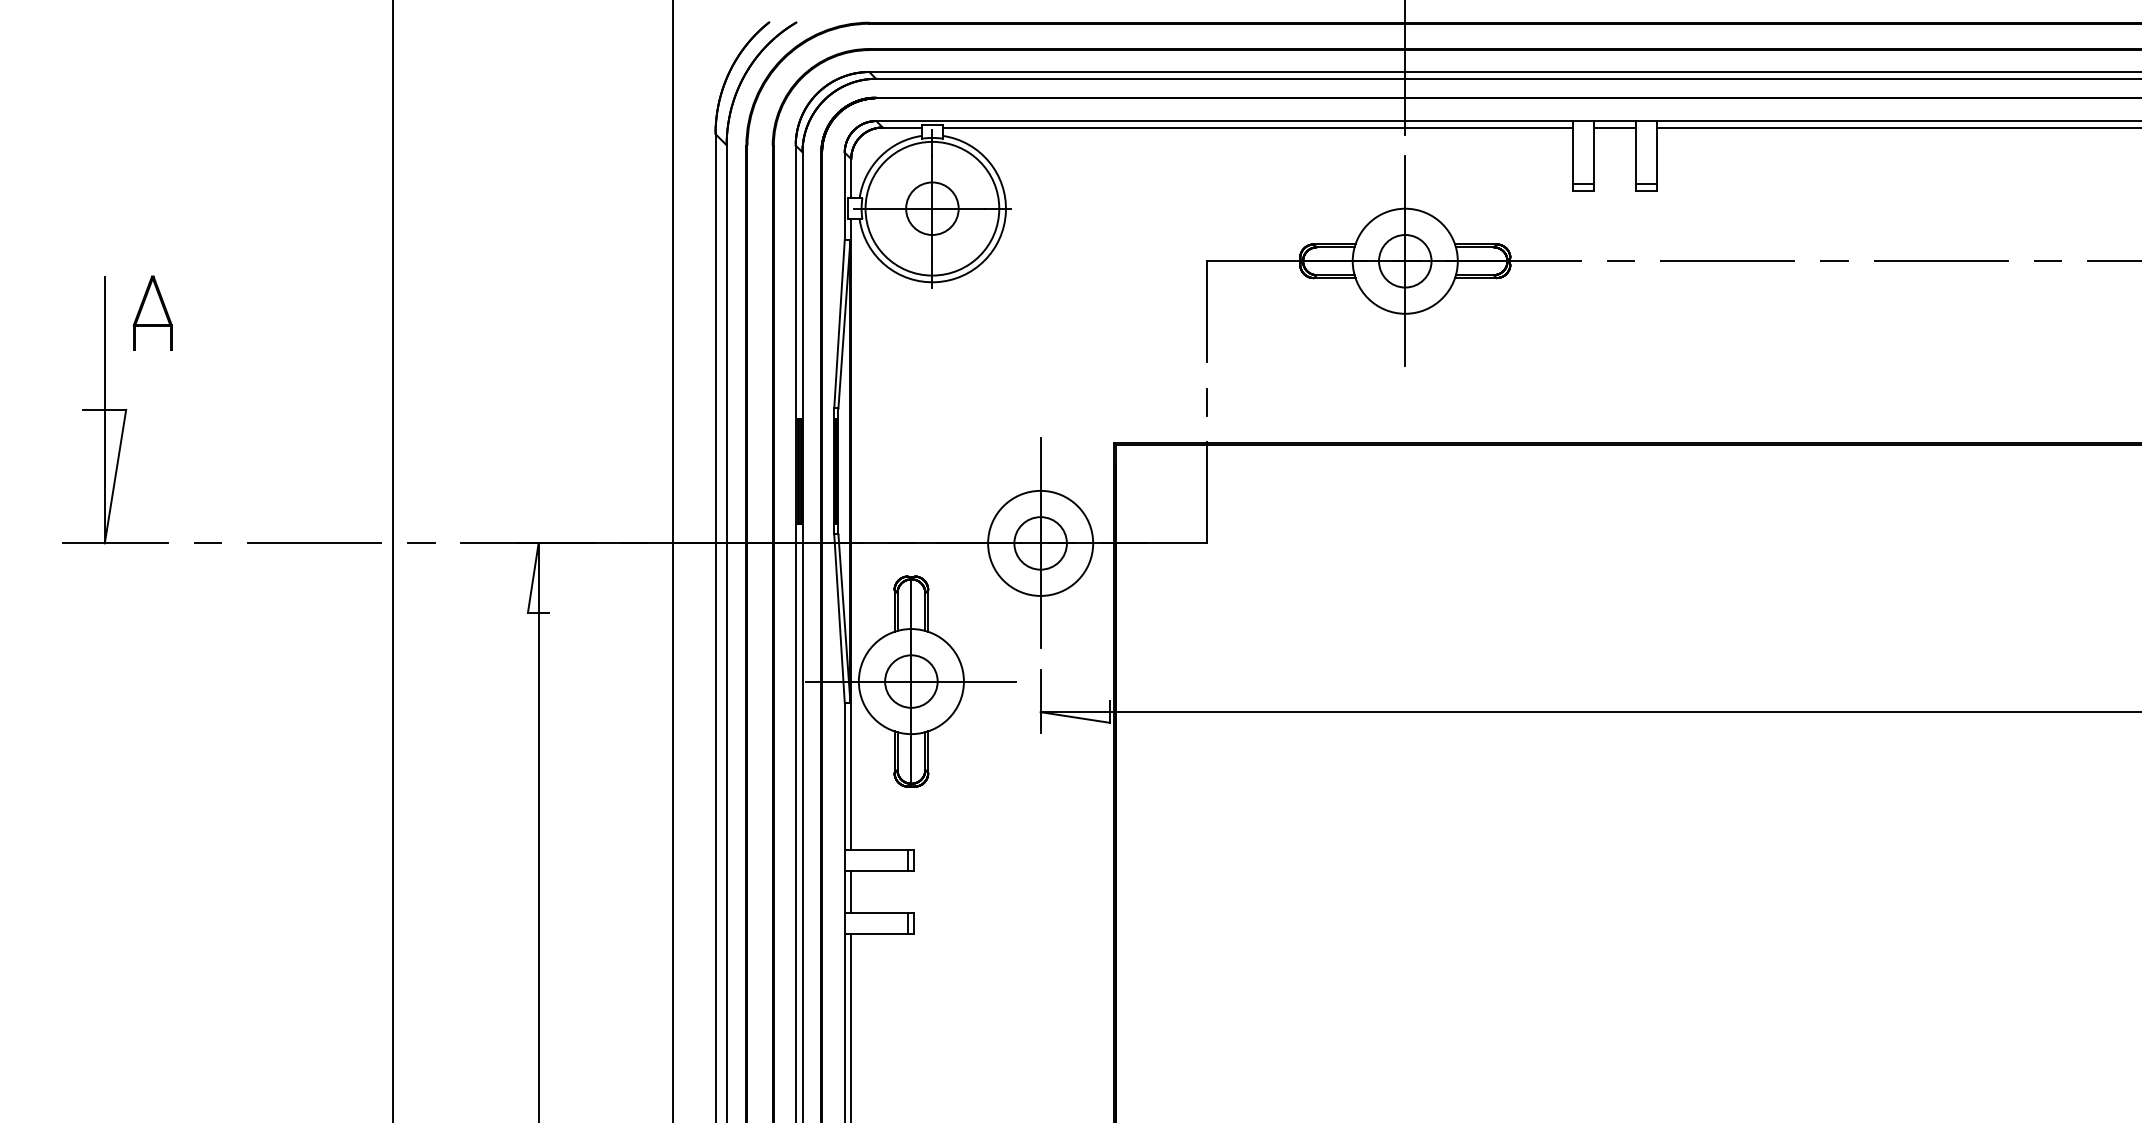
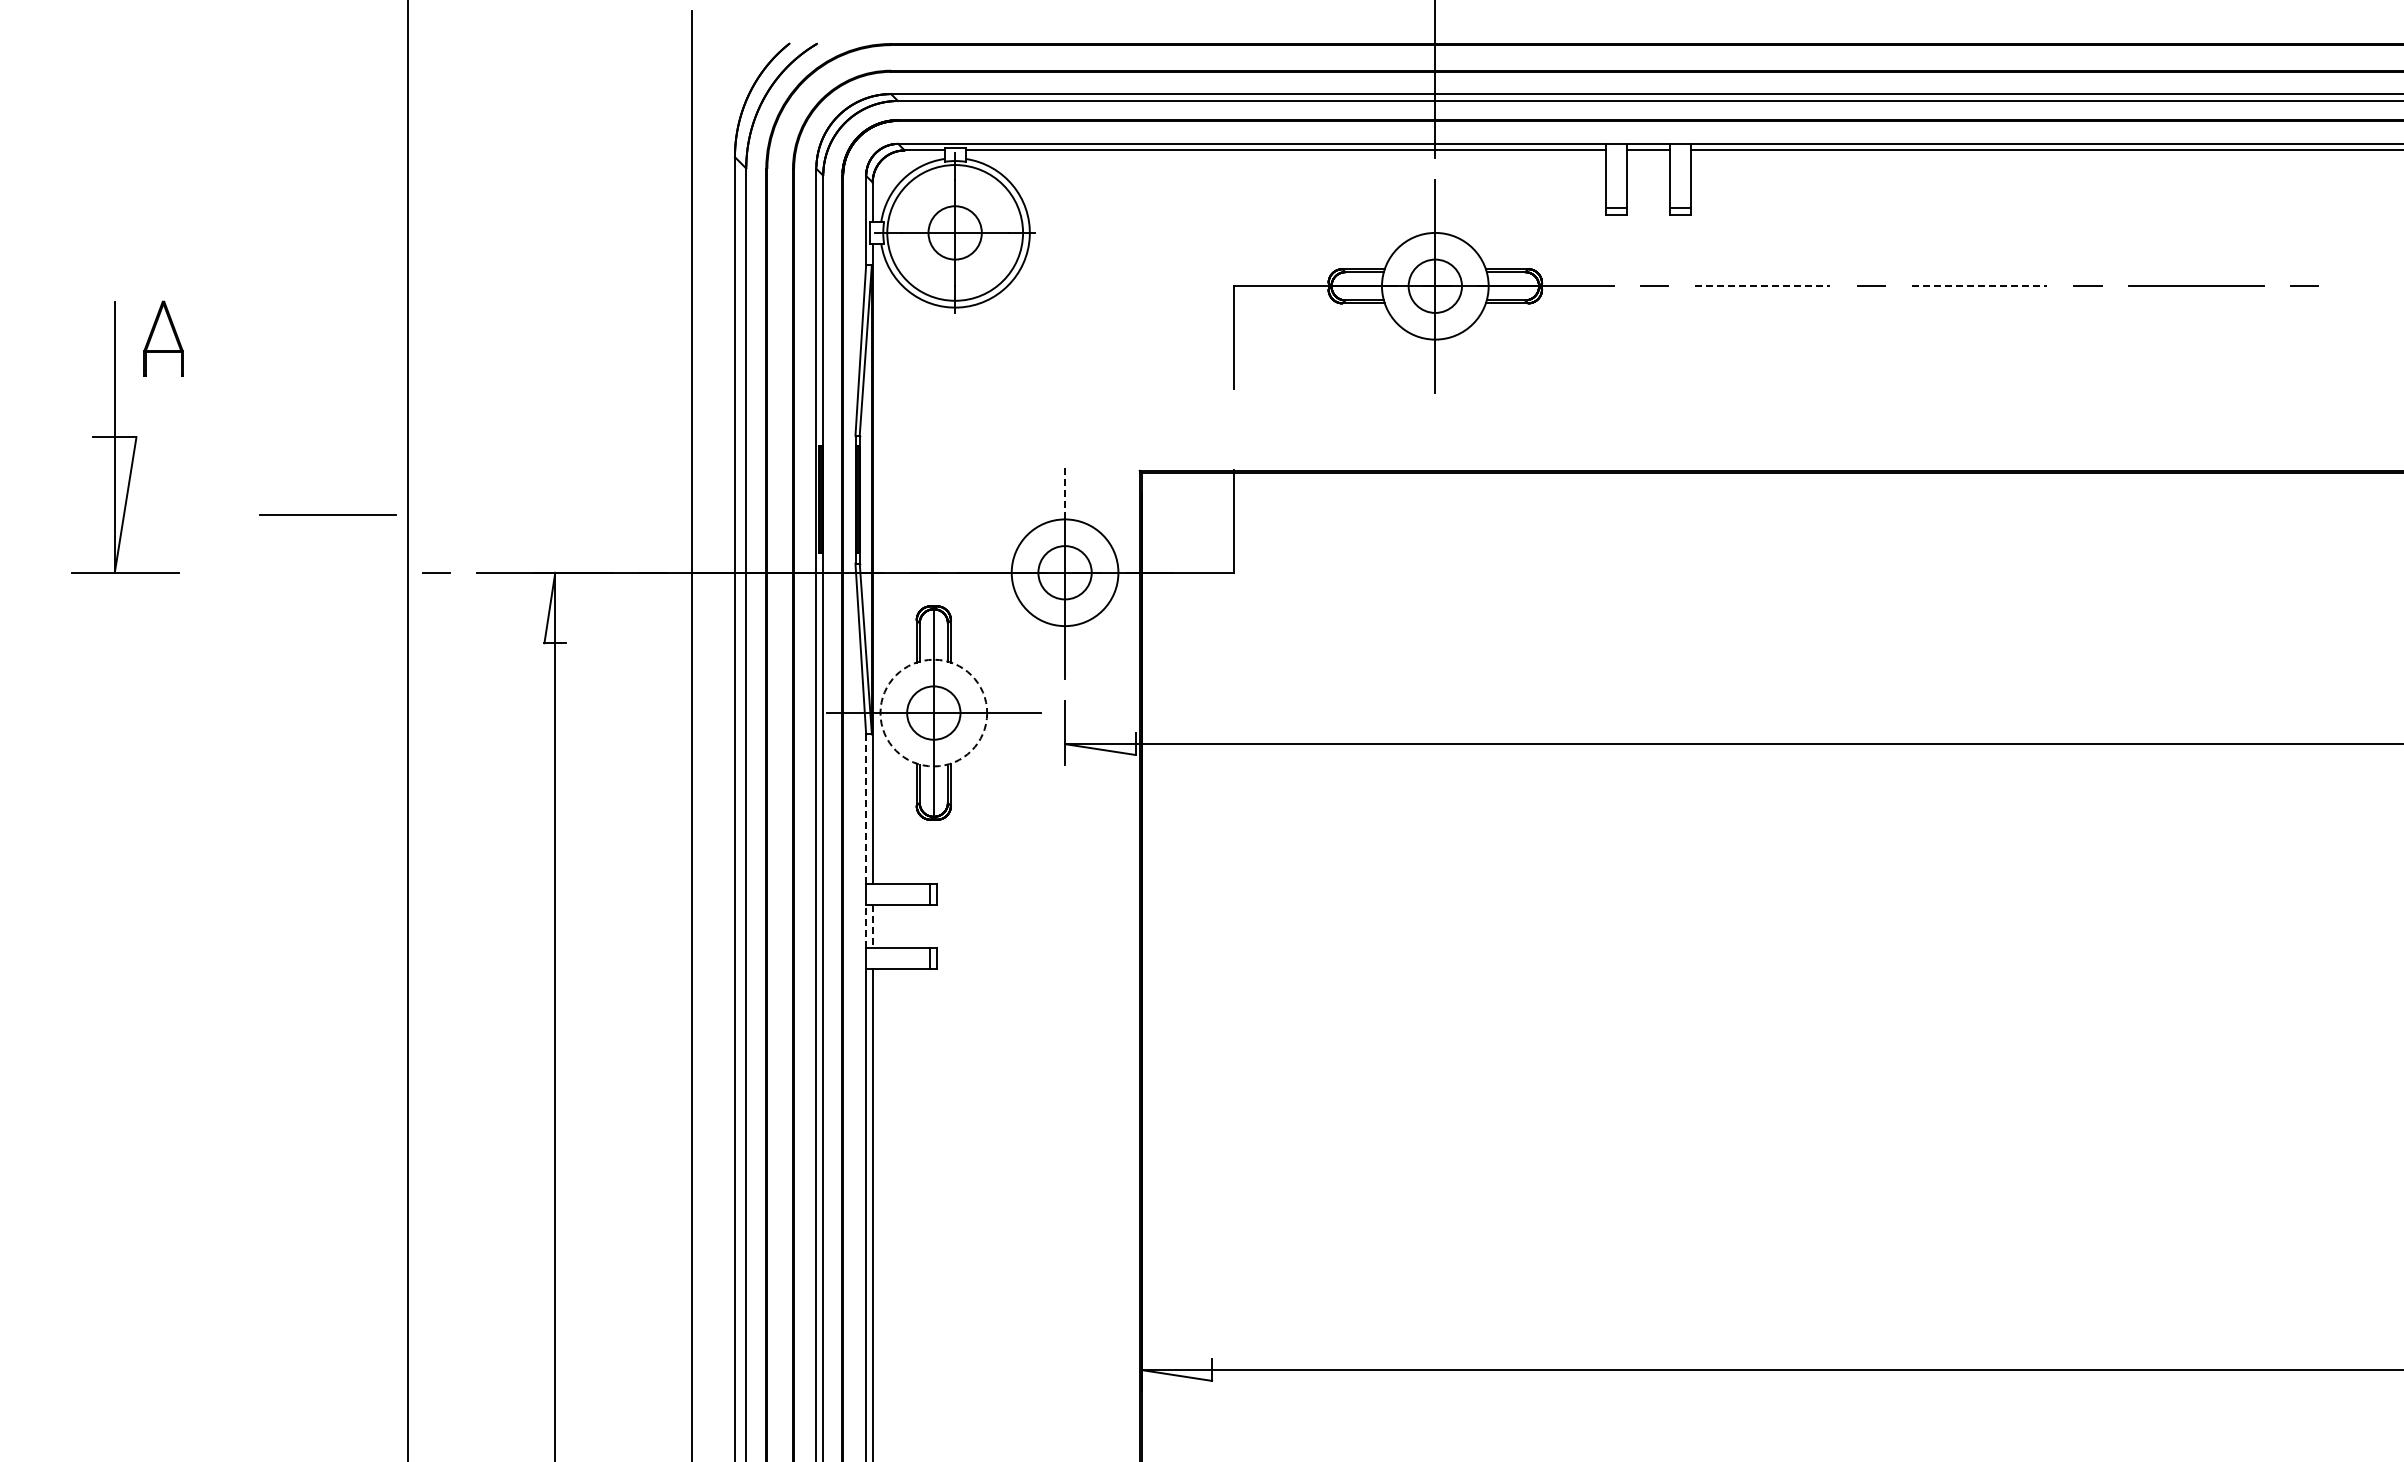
line: (1727, 261) -> (1762, 286), solid -> dashed
line: (1941, 261) -> (1979, 286), solid -> dashed
line: (1207, 402) -> (1234, 429), removed
line: (1041, 464) -> (1065, 492), solid -> dashed
line: (207, 543) -> (219, 572), removed
line: (314, 543) -> (327, 514), moved
circle: (911, 681) -> (933, 712), solid -> dashed
line: (845, 776) -> (866, 809), solid -> dashed
line: (845, 890) -> (866, 925), solid -> dashed
line: (851, 891) -> (872, 926), solid -> dashed

